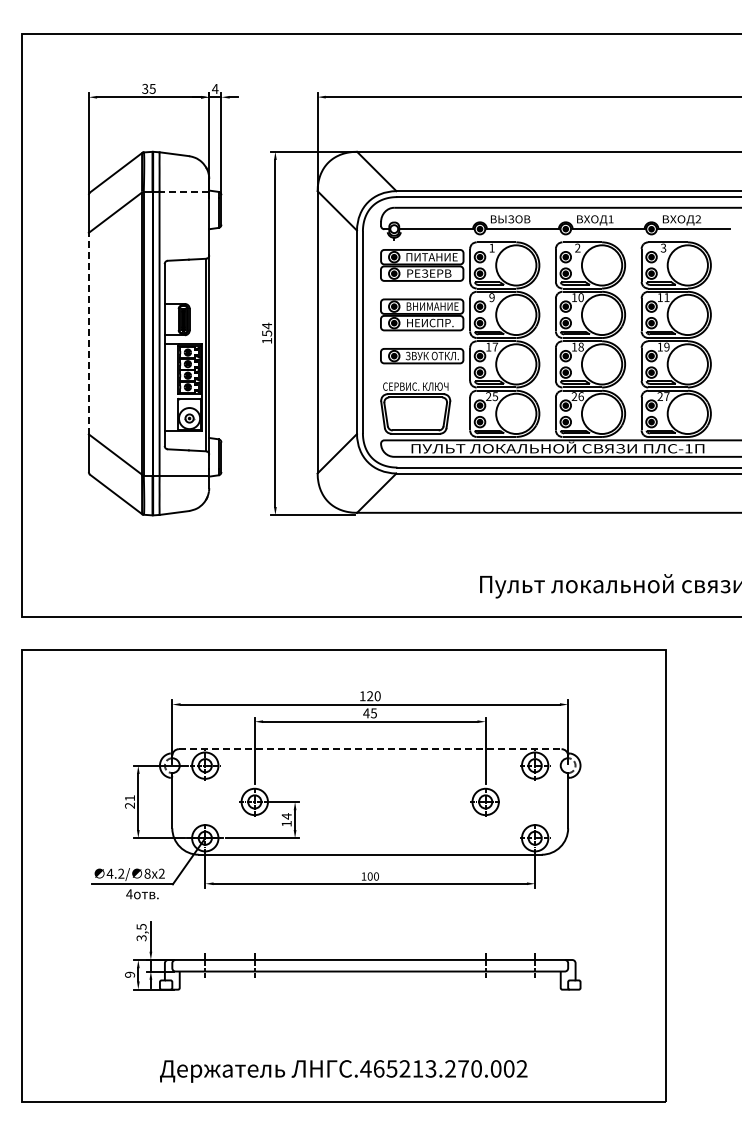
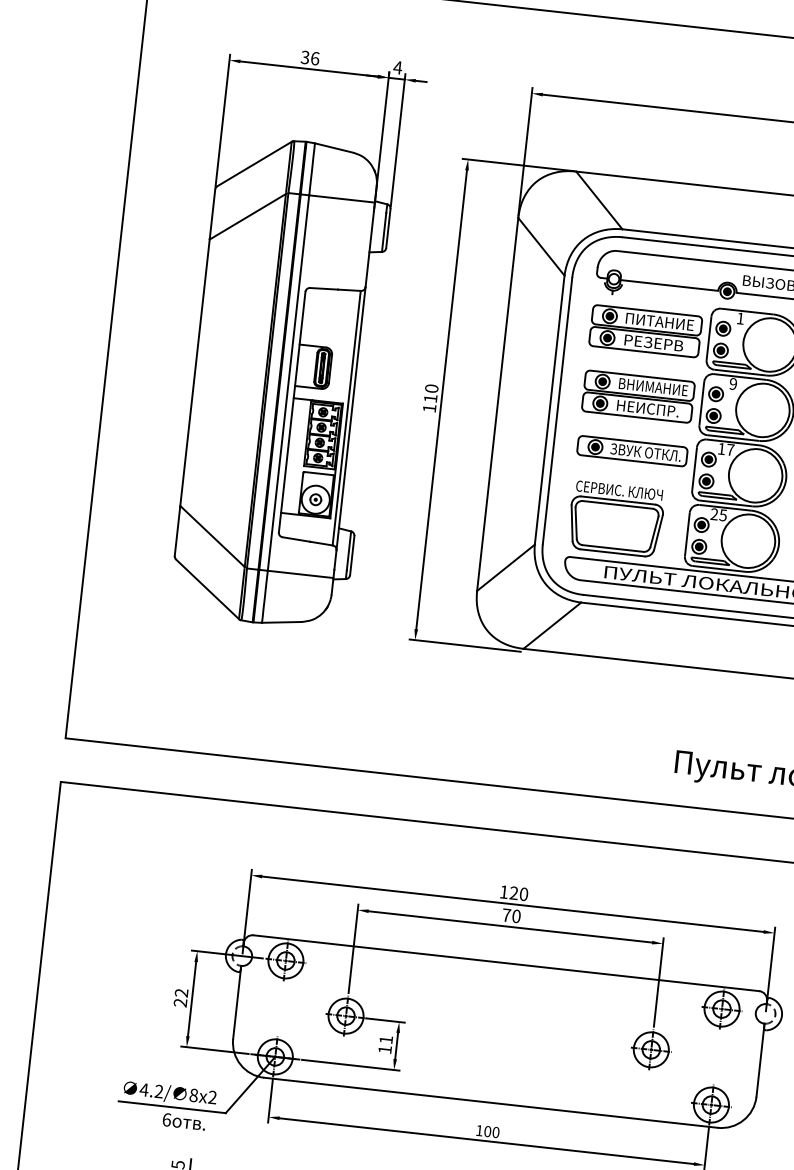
text: (152, 88) -> (314, 57), 35 -> 36
line: (184, 191) -> (342, 198), dashed -> solid
text: (267, 329) -> (431, 393), 154 -> 110
line: (88, 333) -> (194, 372), dashed -> solid
text: (369, 713) -> (510, 915), 45 -> 70
line: (370, 749) -> (506, 963), dashed -> solid
text: (129, 798) -> (180, 993), 21 -> 22
text: (286, 816) -> (385, 1040), 14 -> 11
text: (129, 894) -> (166, 1120), 4 -> 6

